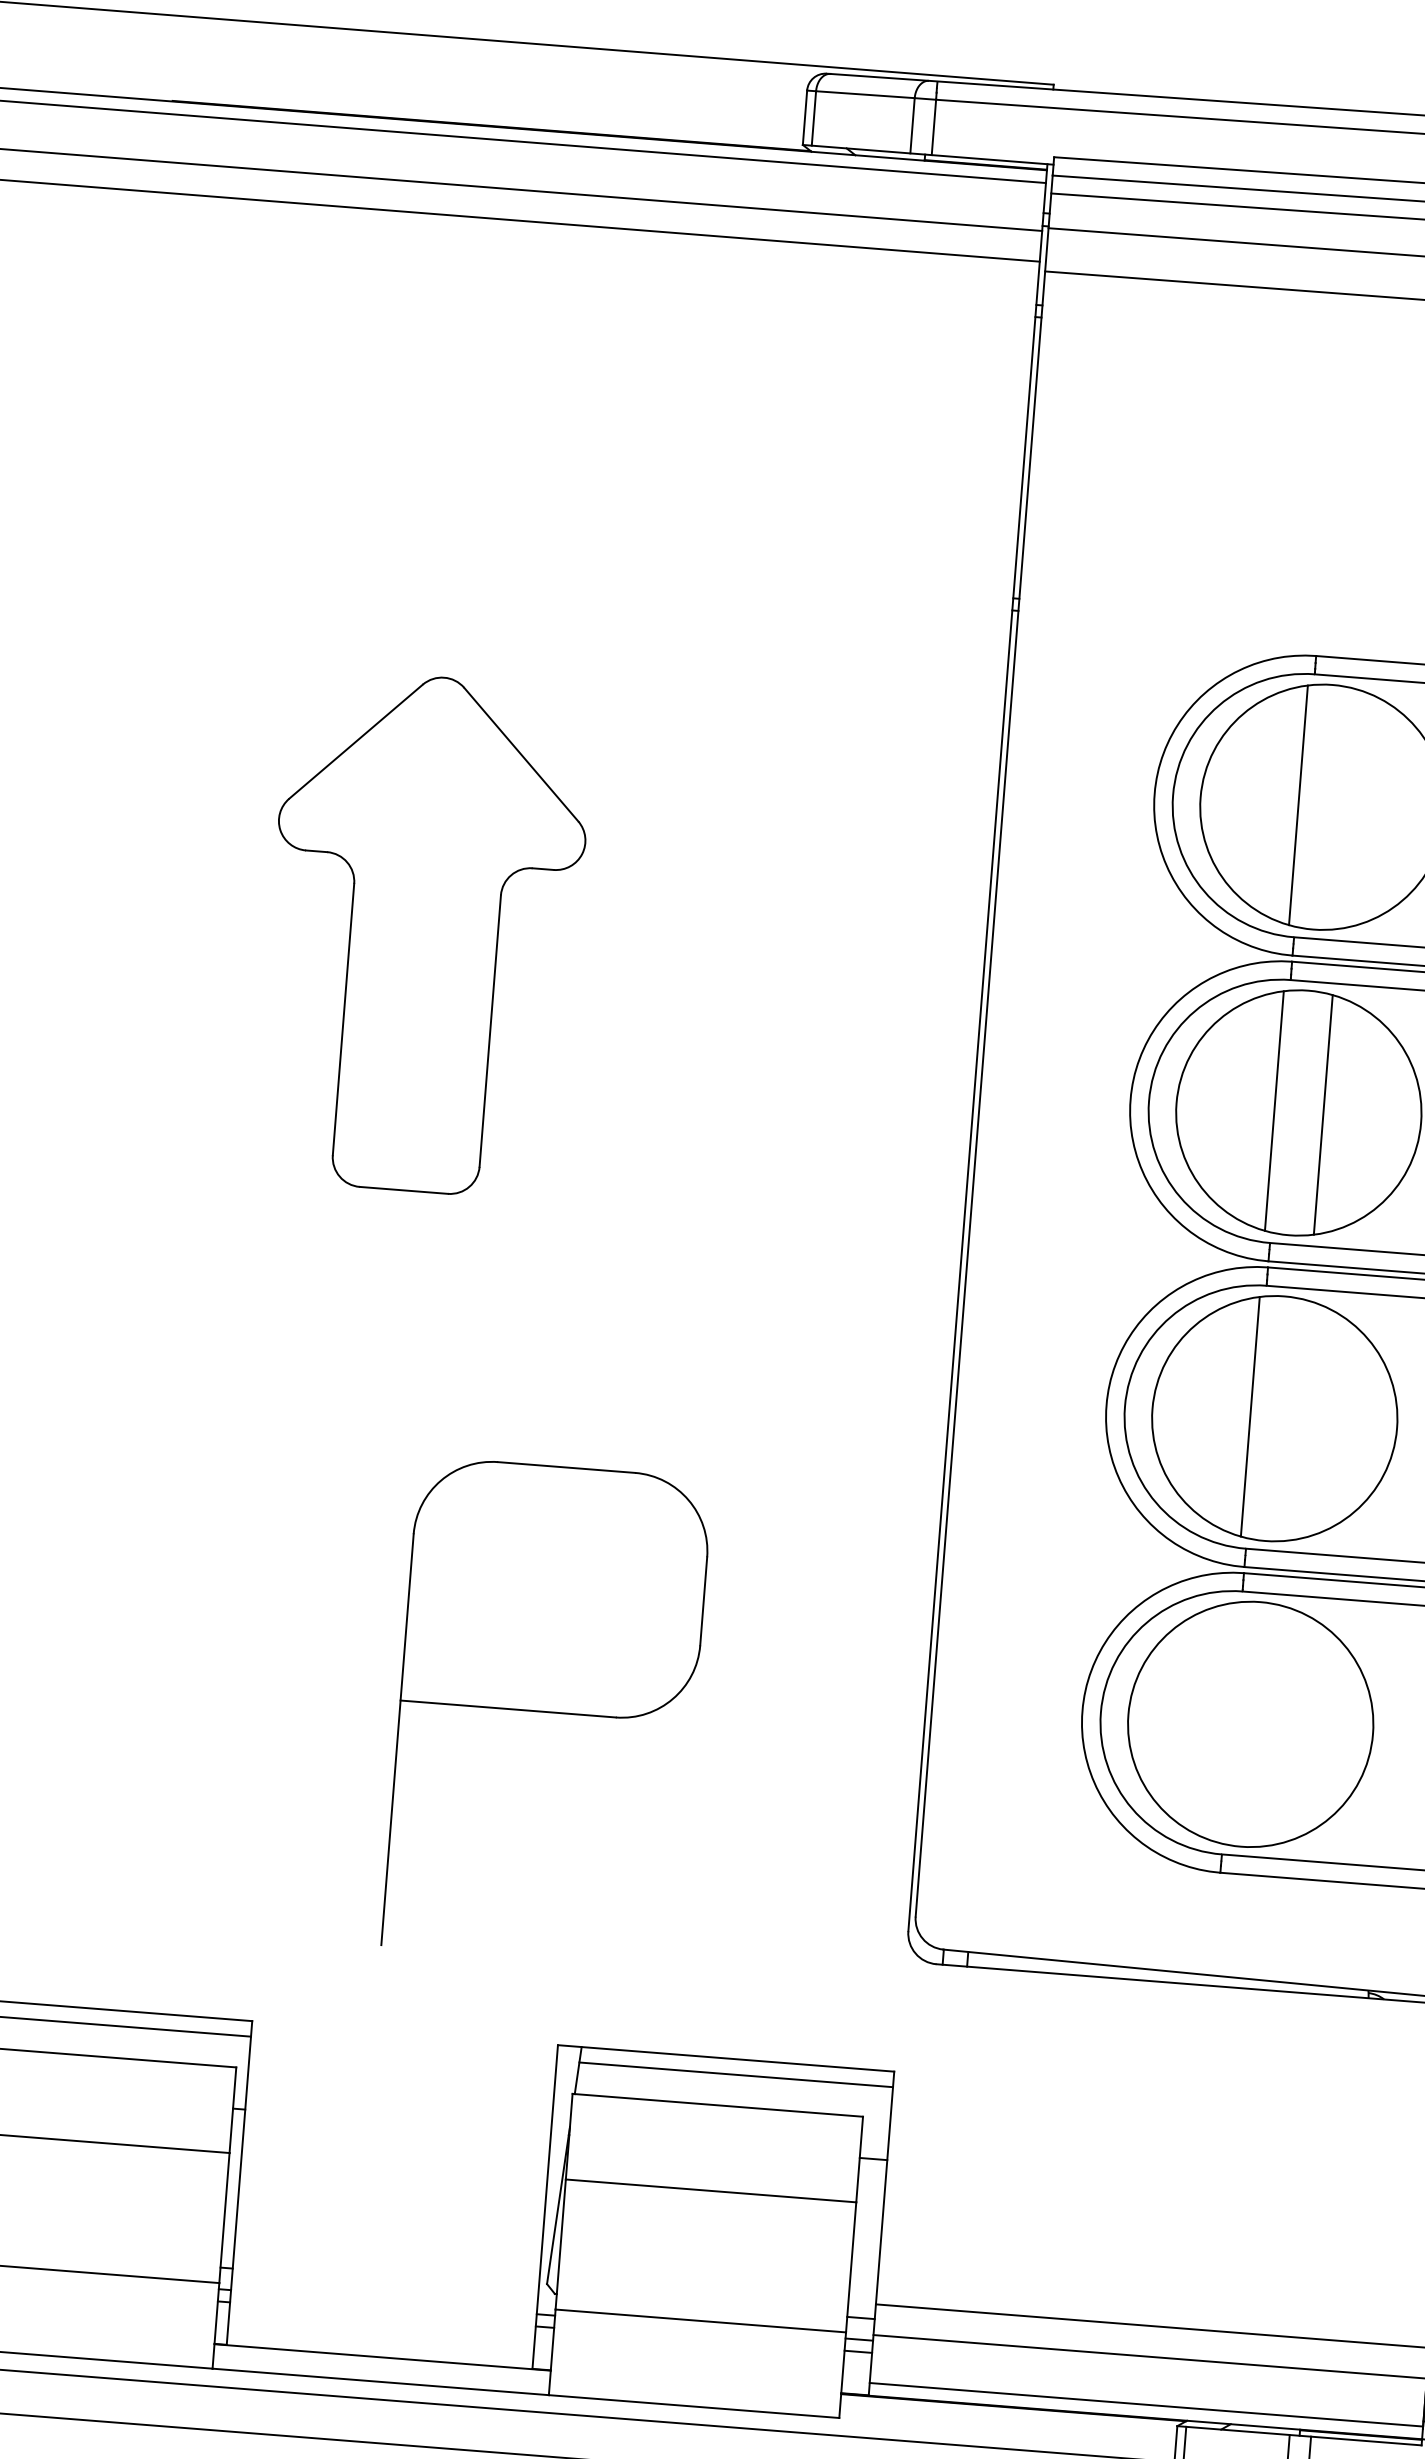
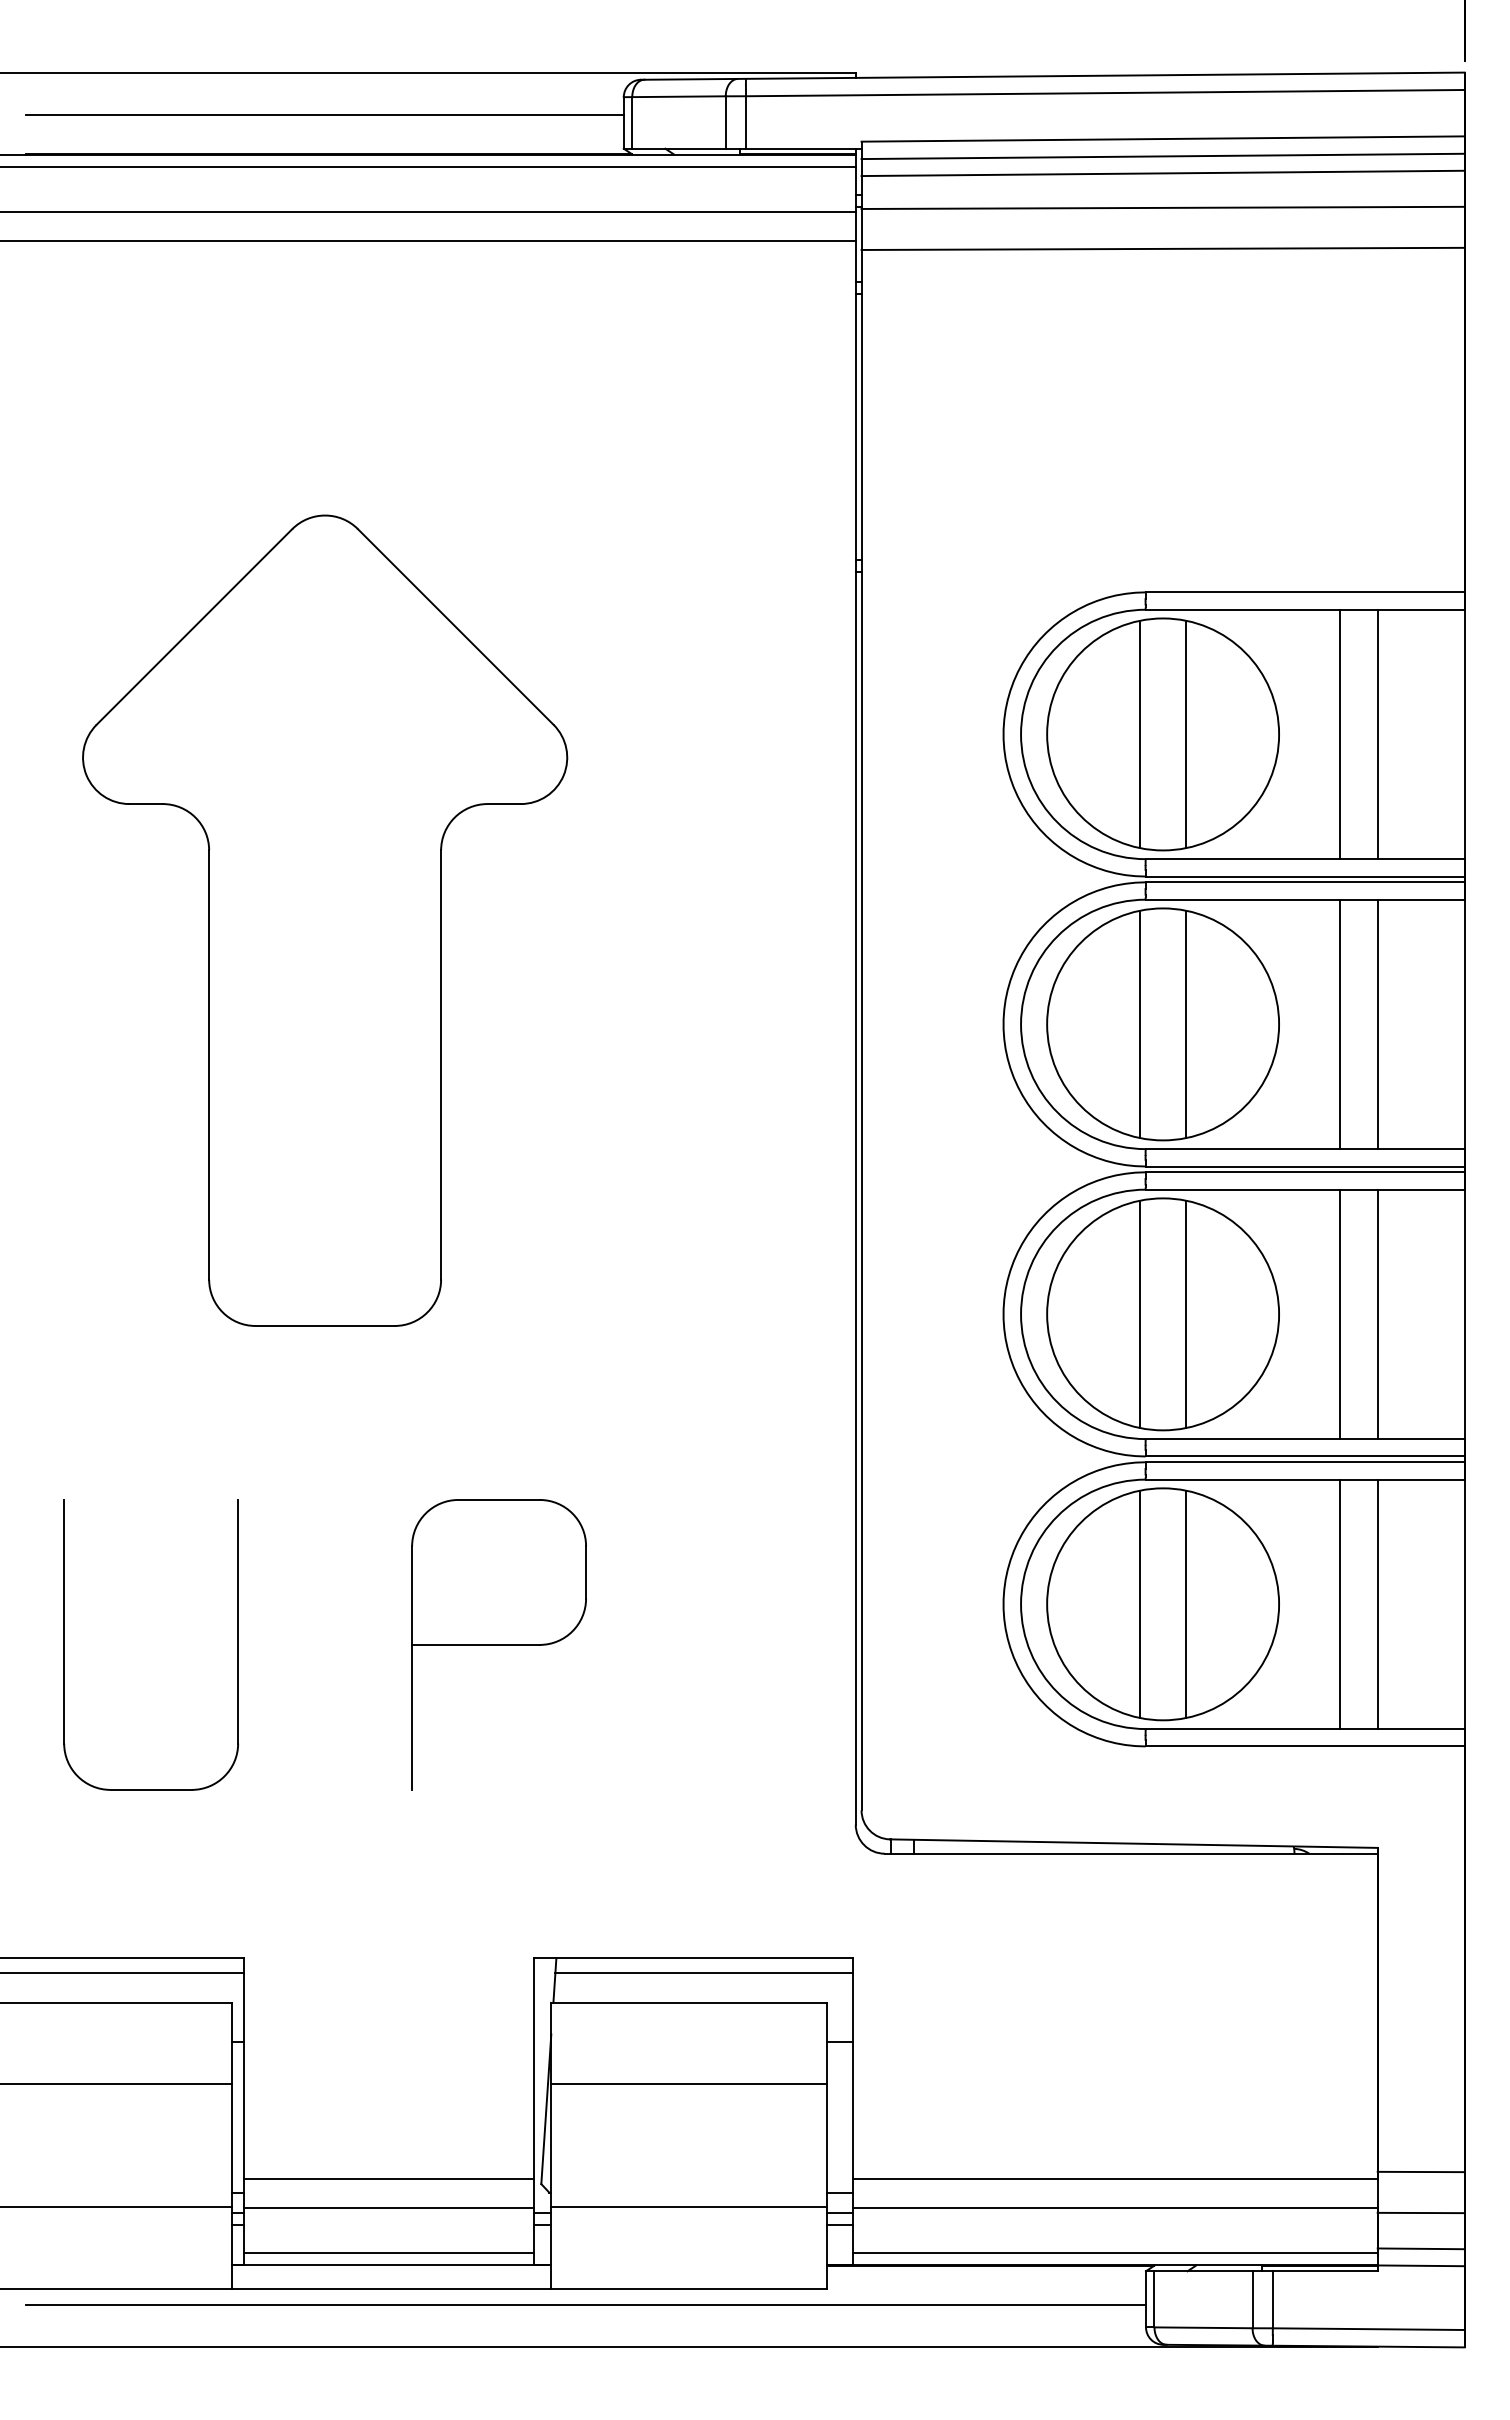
line: (490, 84) -> (324, 114), added
line: (1347, 809) -> (1186, 734), added
part: (424, 933) -> (325, 920), size x1.67
line: (1299, 1420) -> (1186, 1314), added
part: (89, 1675) -> (64, 1644), added
part: (546, 1711) -> (498, 1644), size x0.62
line: (1225, 1722) -> (1139, 1604), added
line: (1275, 1726) -> (1186, 1604), added
line: (386, 2265) -> (388, 2178), added
line: (383, 2296) -> (388, 2207), added
line: (380, 2344) -> (388, 2253), added

